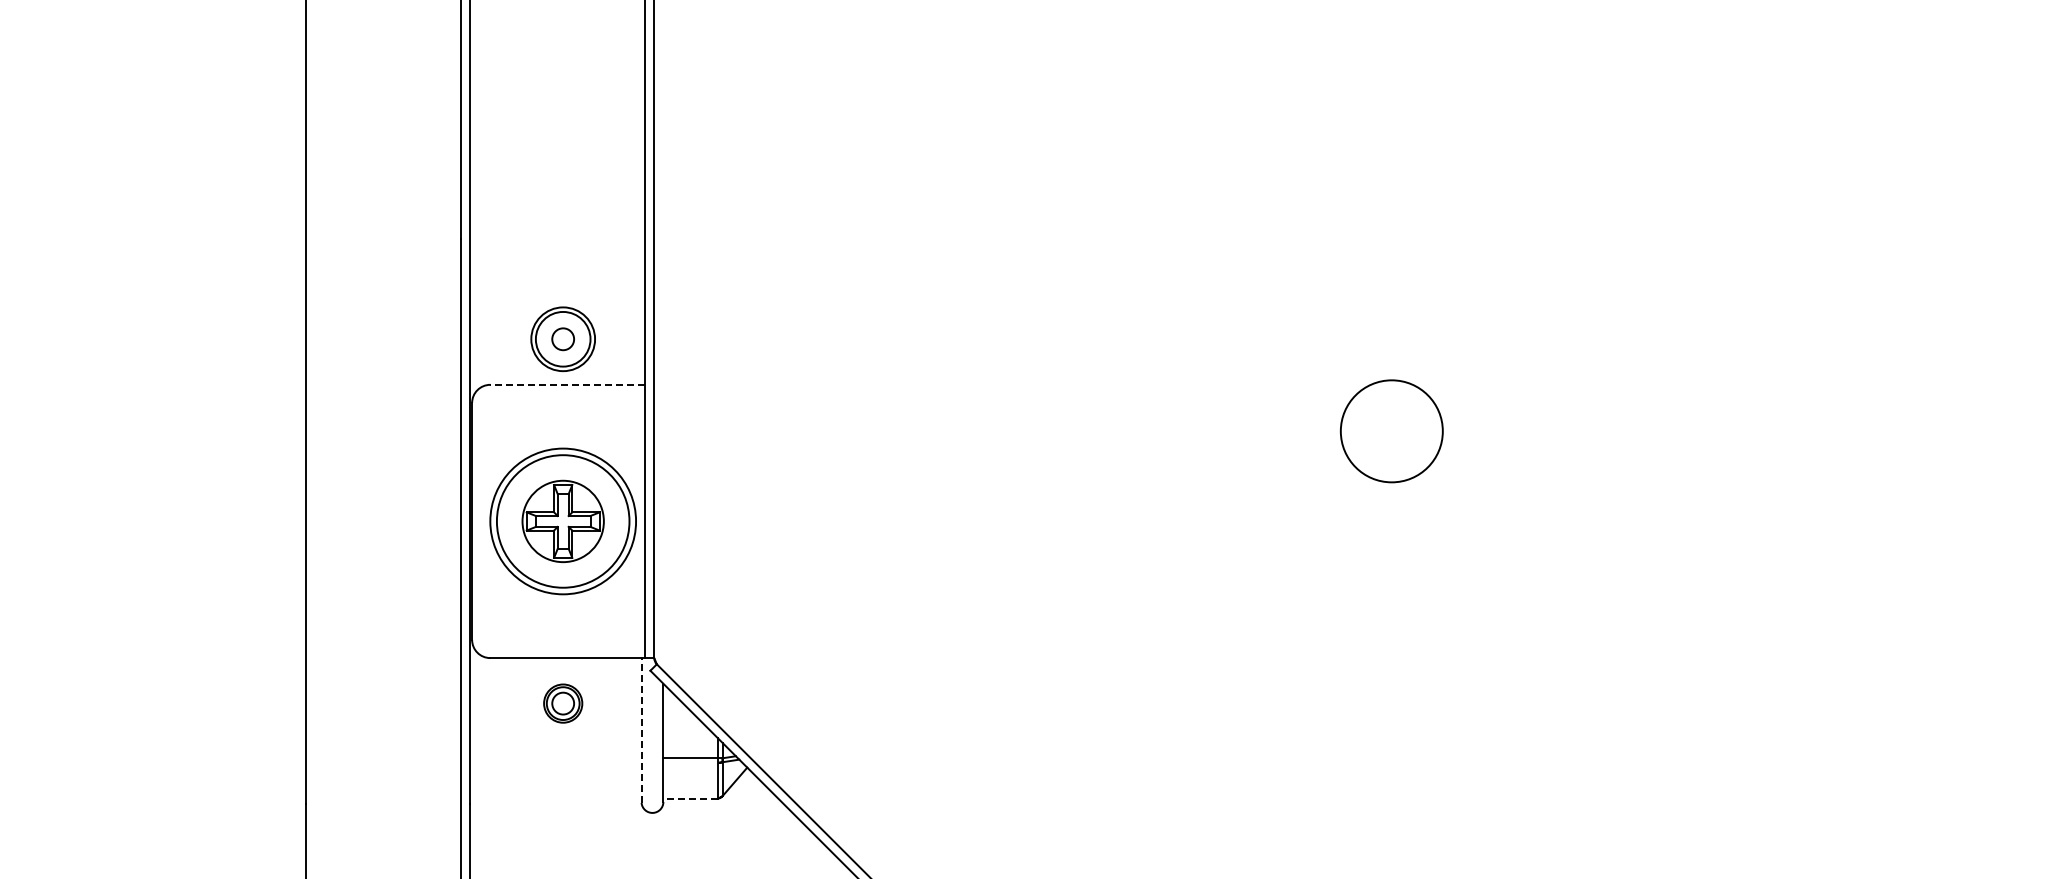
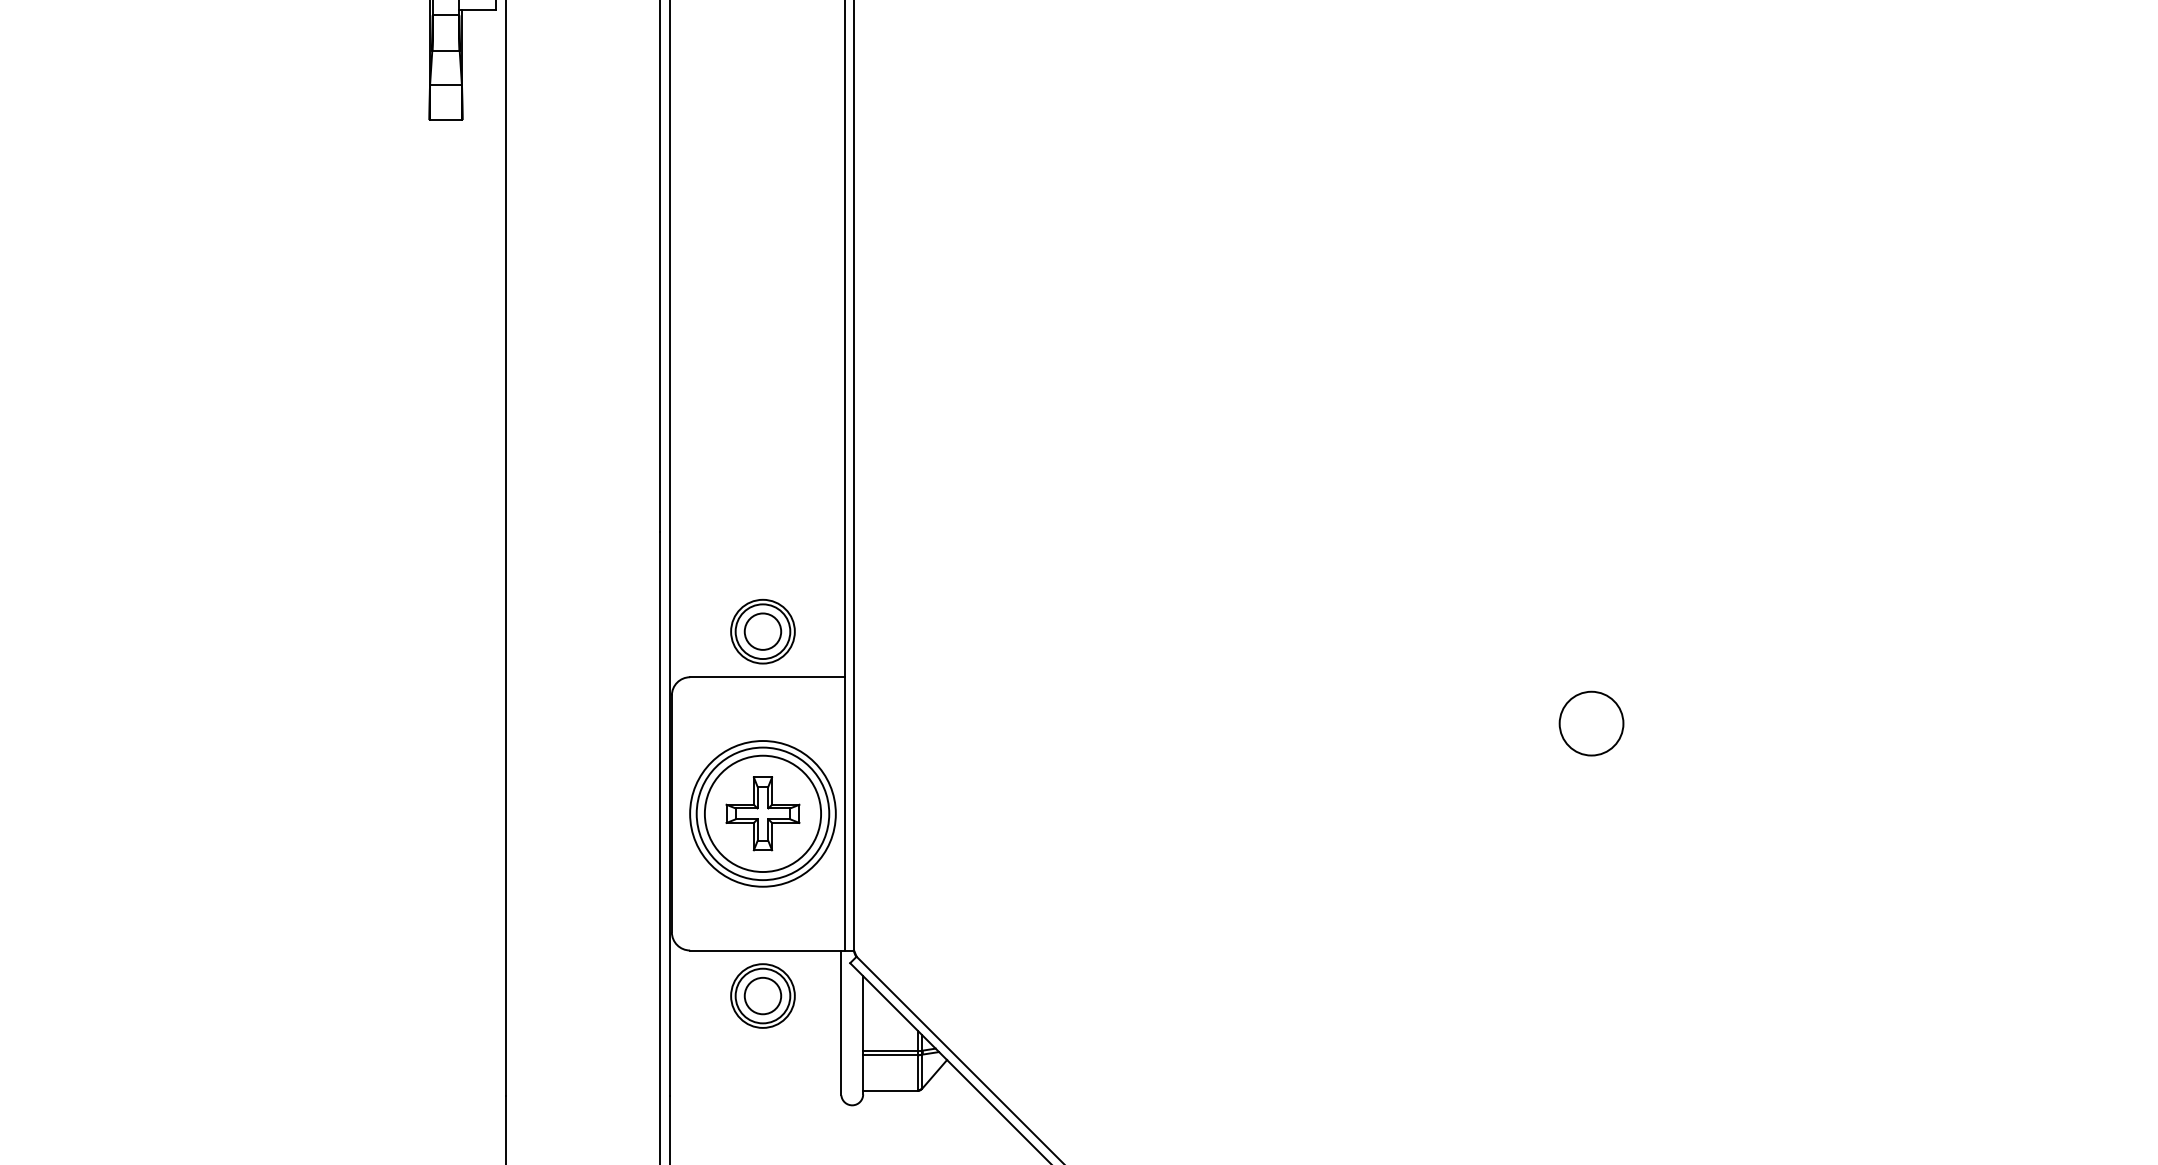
circle: (562, 339) -> (762, 631), size x1.67
line: (567, 385) -> (767, 677), dashed -> solid
circle: (1391, 431) -> (1591, 723), size x0.62
circle: (562, 521) -> (762, 813), size x1.43
part: (562, 703) -> (762, 995), size x1.67
line: (641, 730) -> (841, 1022), dashed -> solid
line: (690, 763) -> (890, 1055), added
line: (690, 799) -> (890, 1091), dashed -> solid

